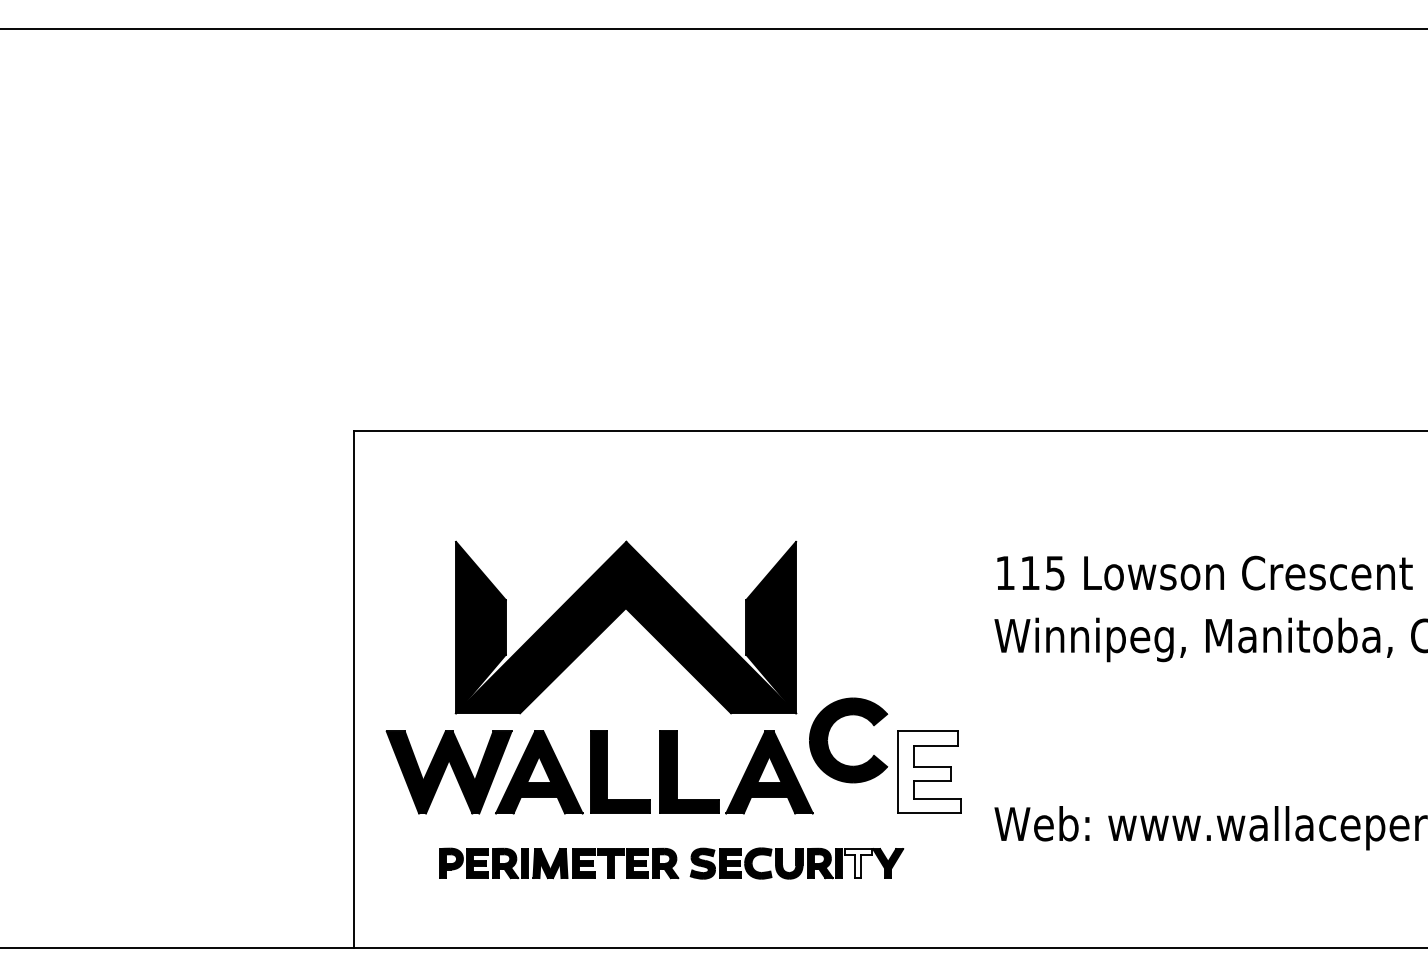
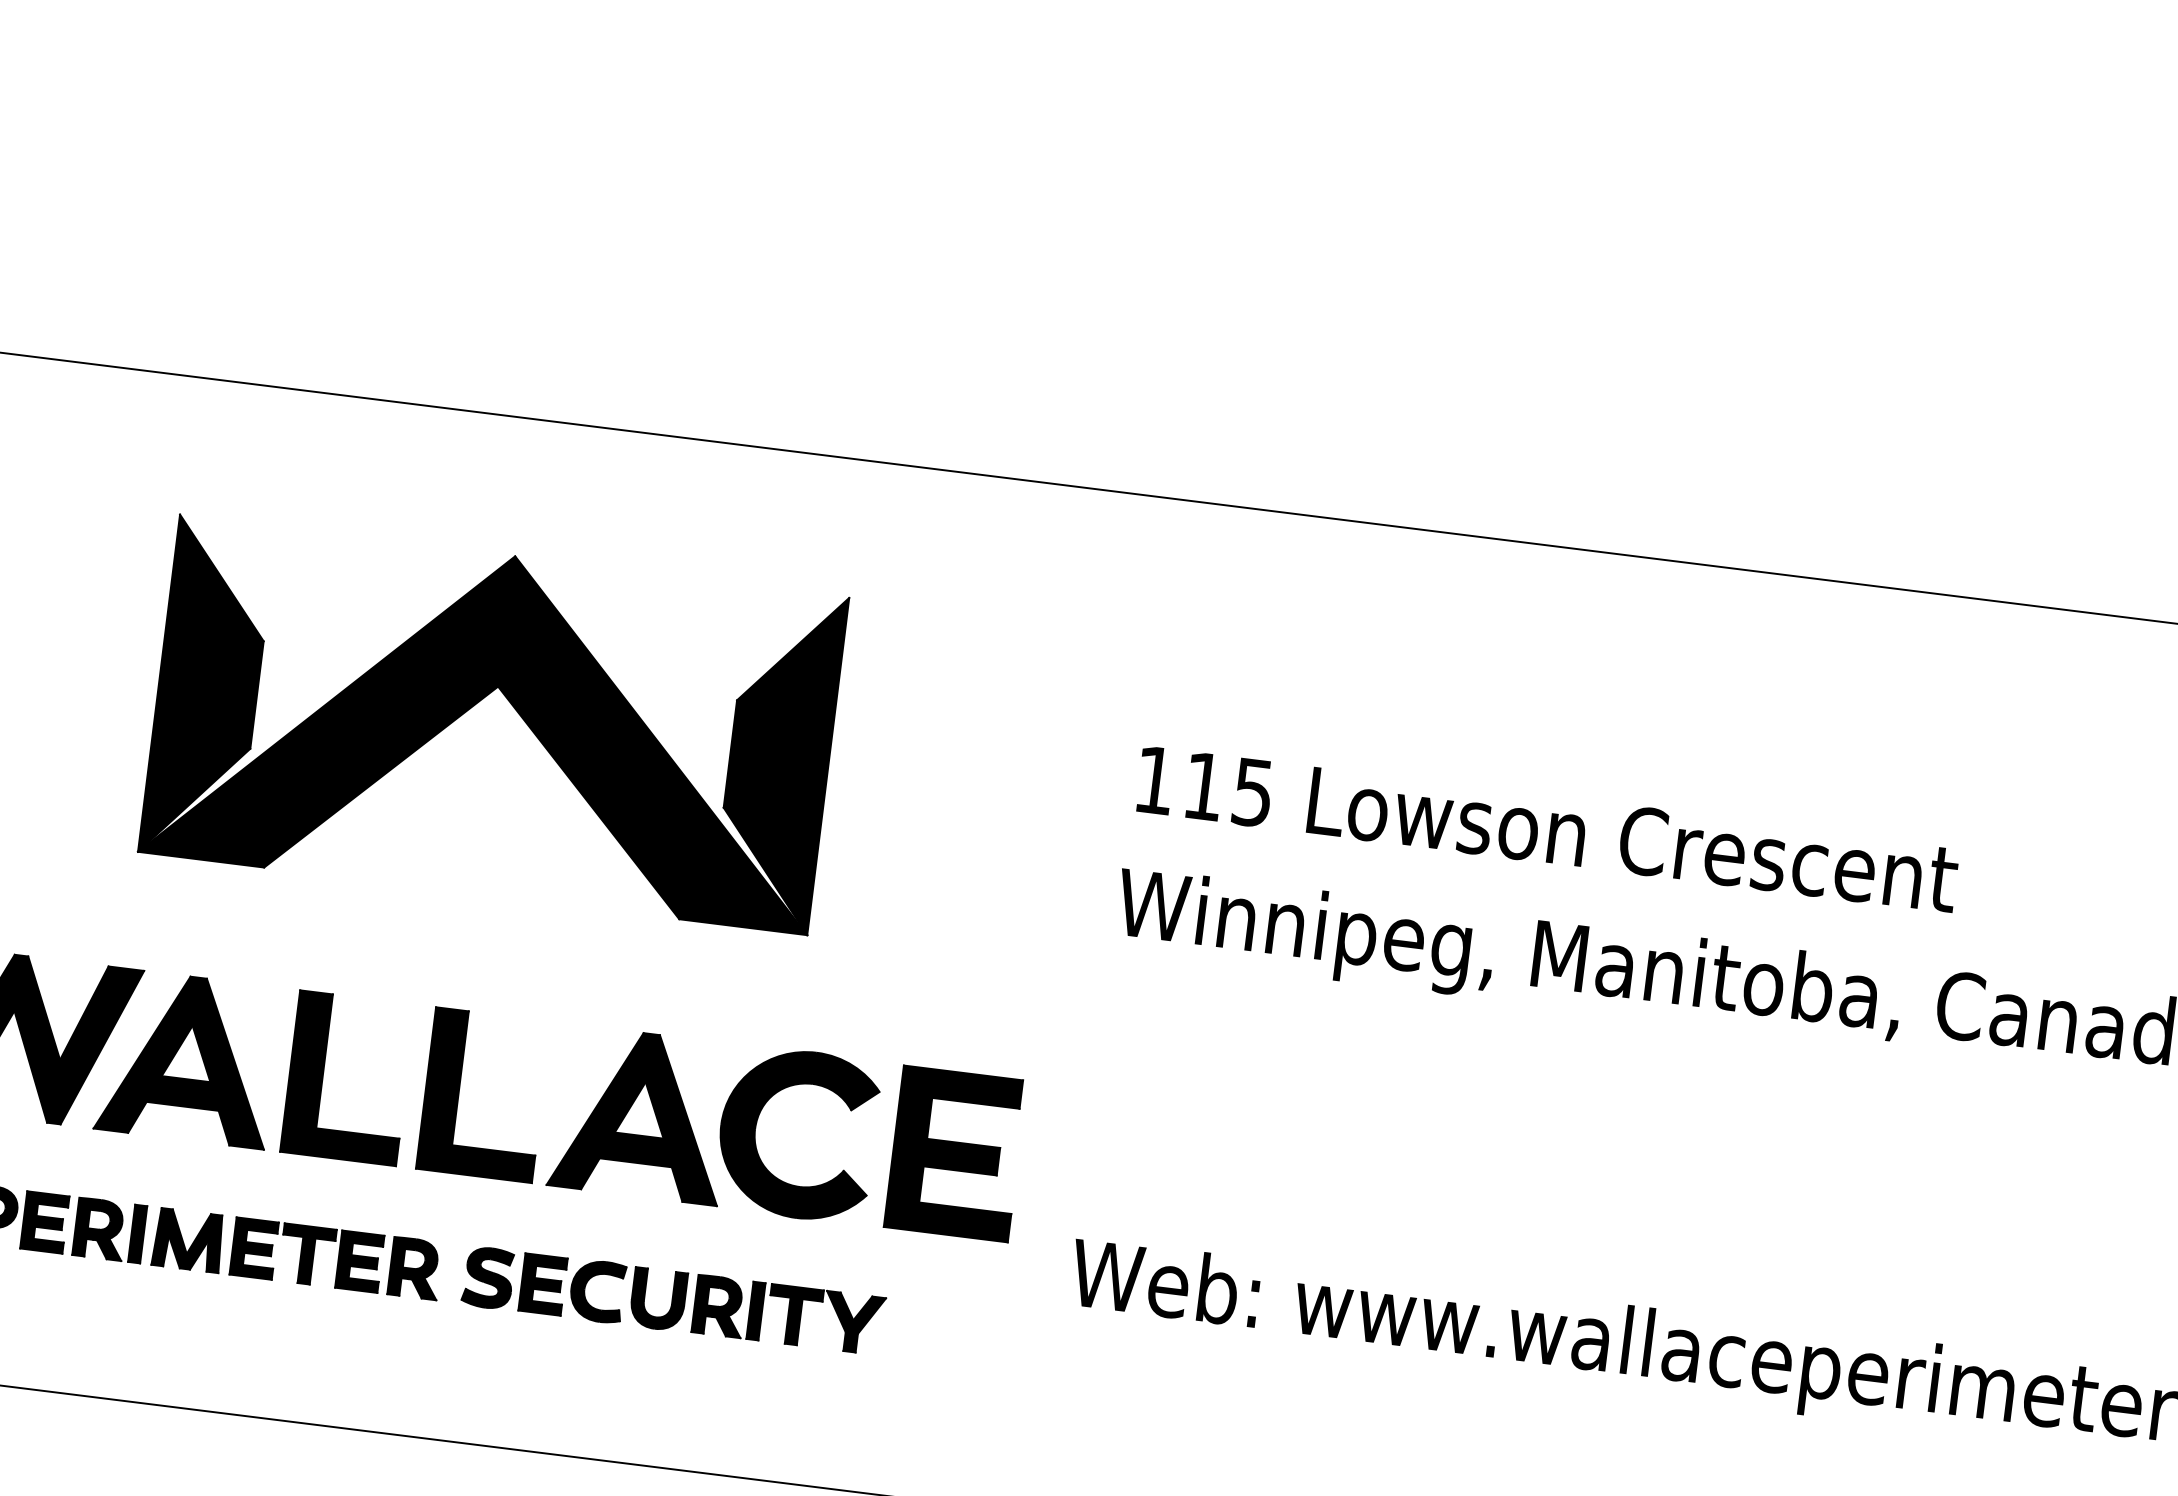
part: (616, 618) -> (477, 704), moved
part: (828, 737) -> (758, 1123), moved
fill: (928, 772) -> (954, 1153), added
fill: (858, 863) -> (794, 1315), added

